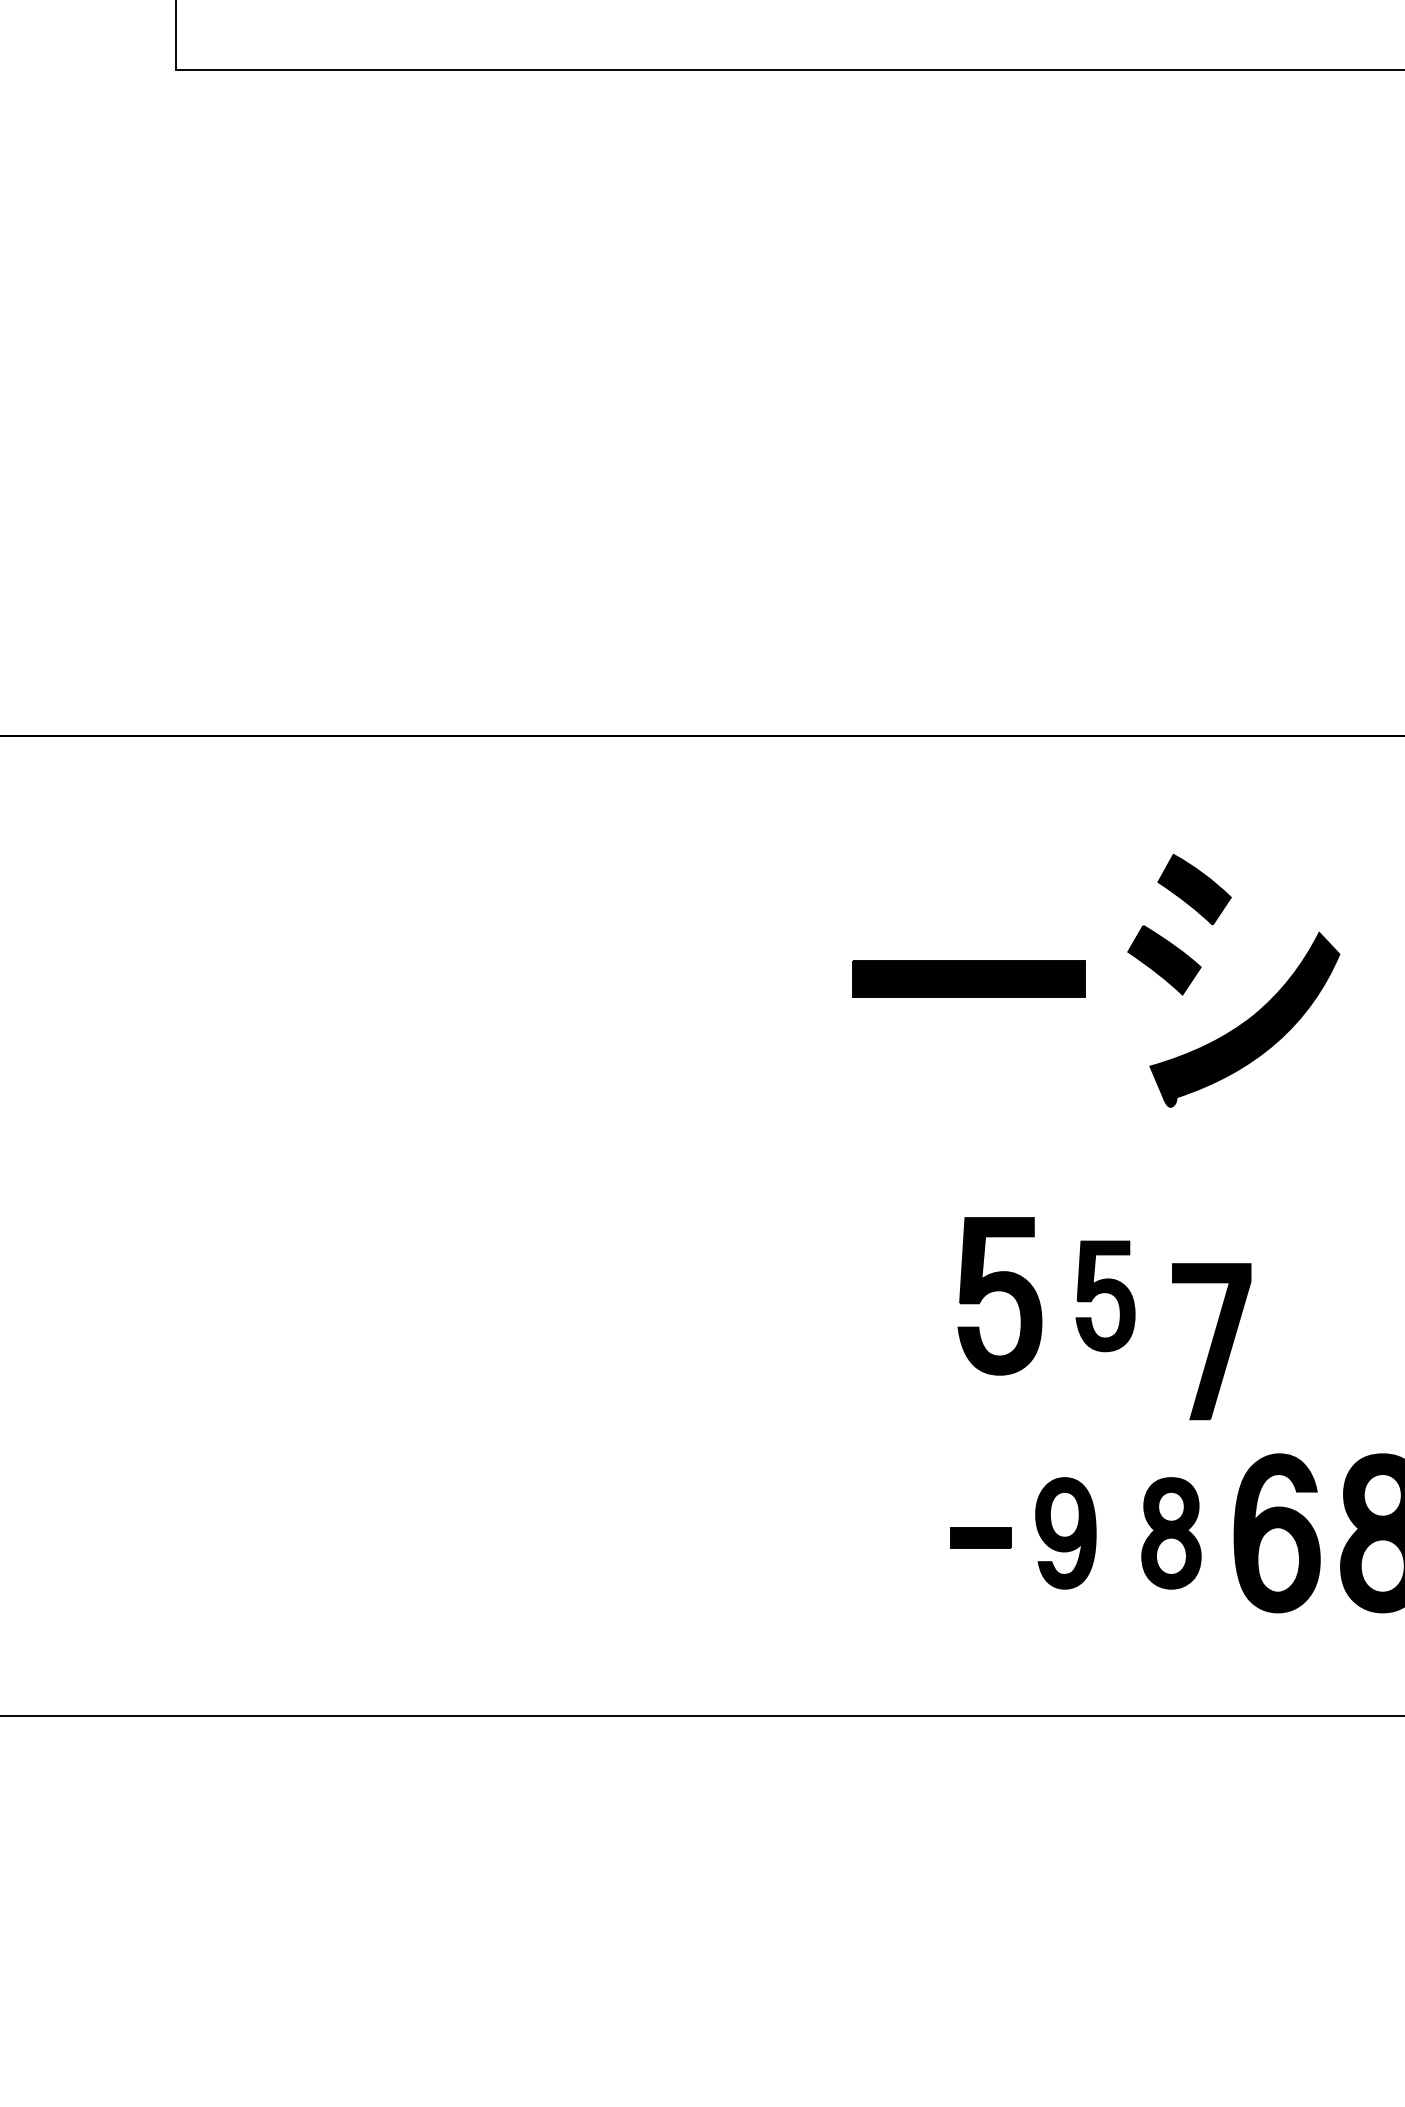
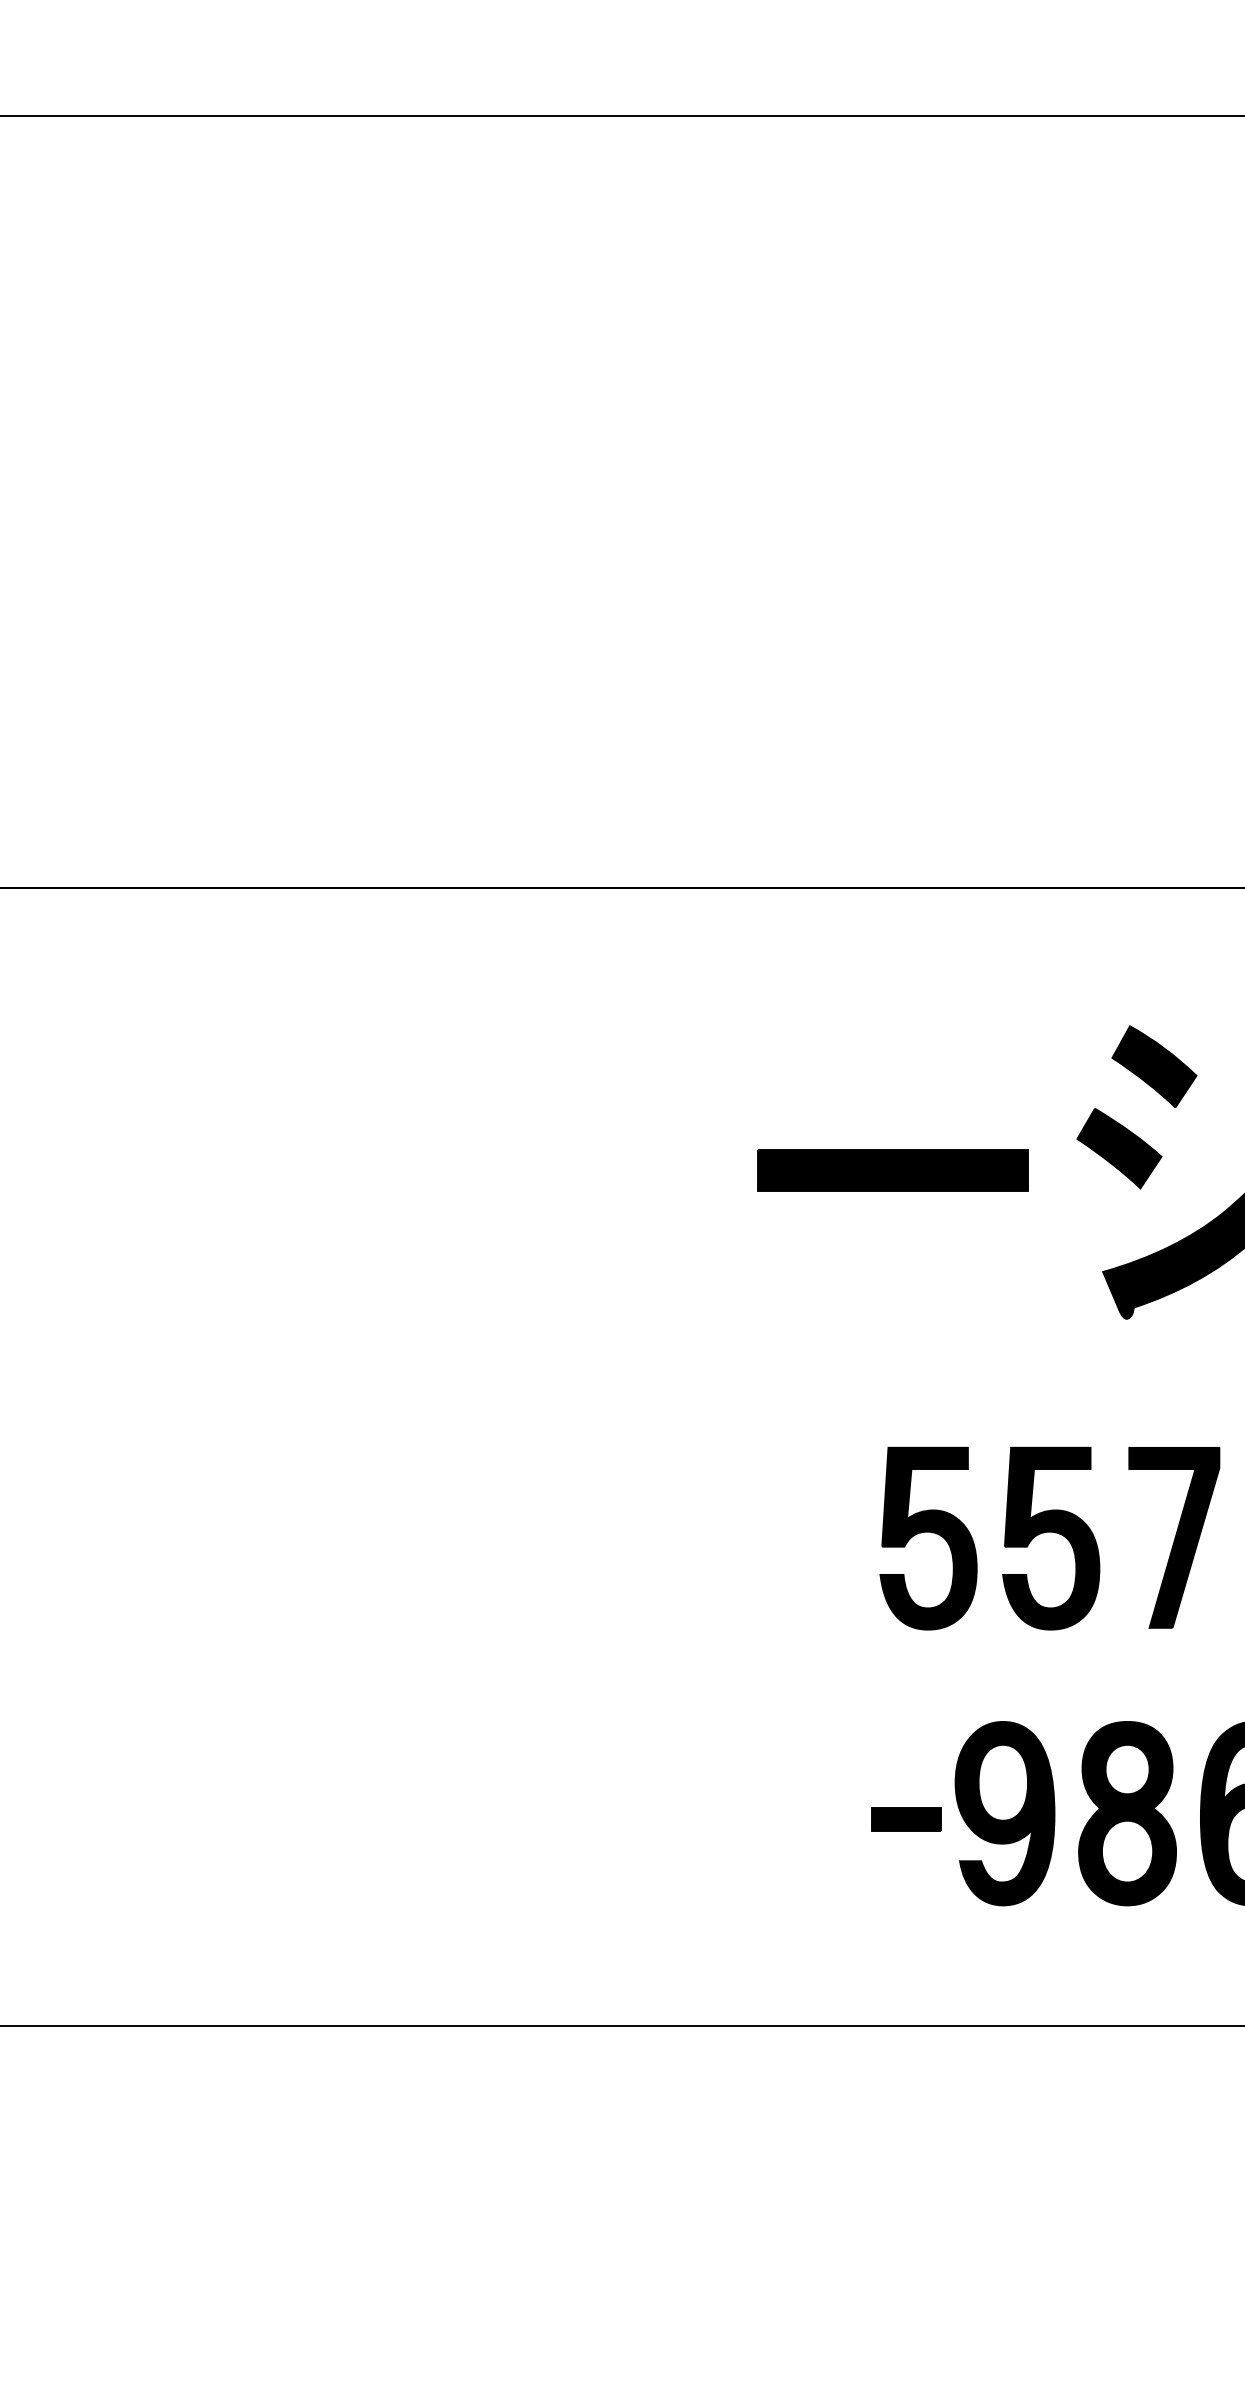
part: (1105, 1296) -> (1051, 1538), size x1.43
part: (1211, 1341) -> (1174, 1537), moved
part: (1065, 1533) -> (1004, 1813), size x1.43
part: (1171, 1533) -> (1127, 1813), size x1.43

